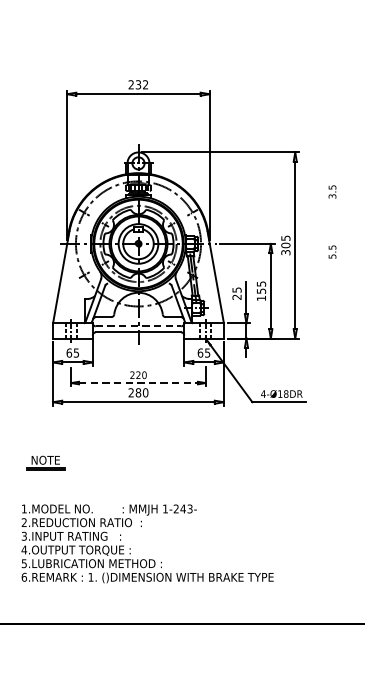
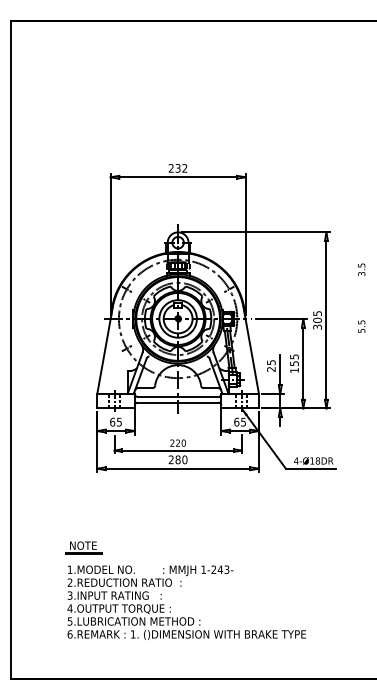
line: (138, 325) -> (178, 396), dashed -> solid
line: (138, 382) -> (178, 450), dashed -> solid
part: (45, 462) -> (83, 547), moved

